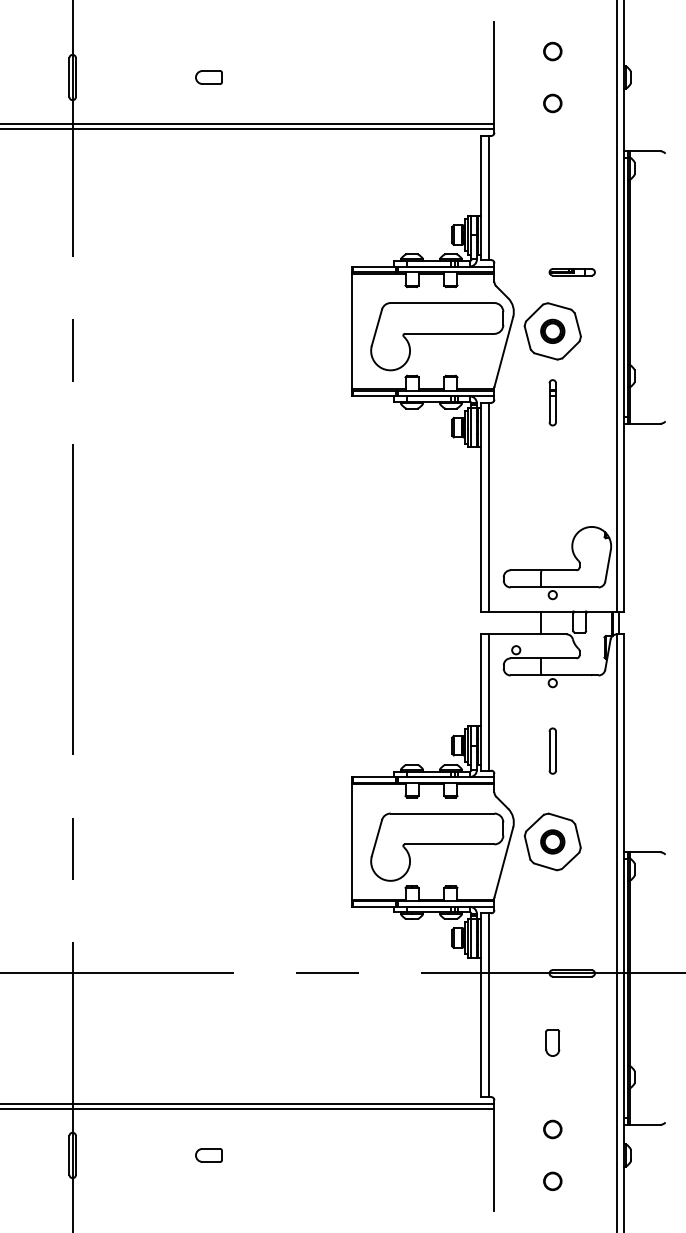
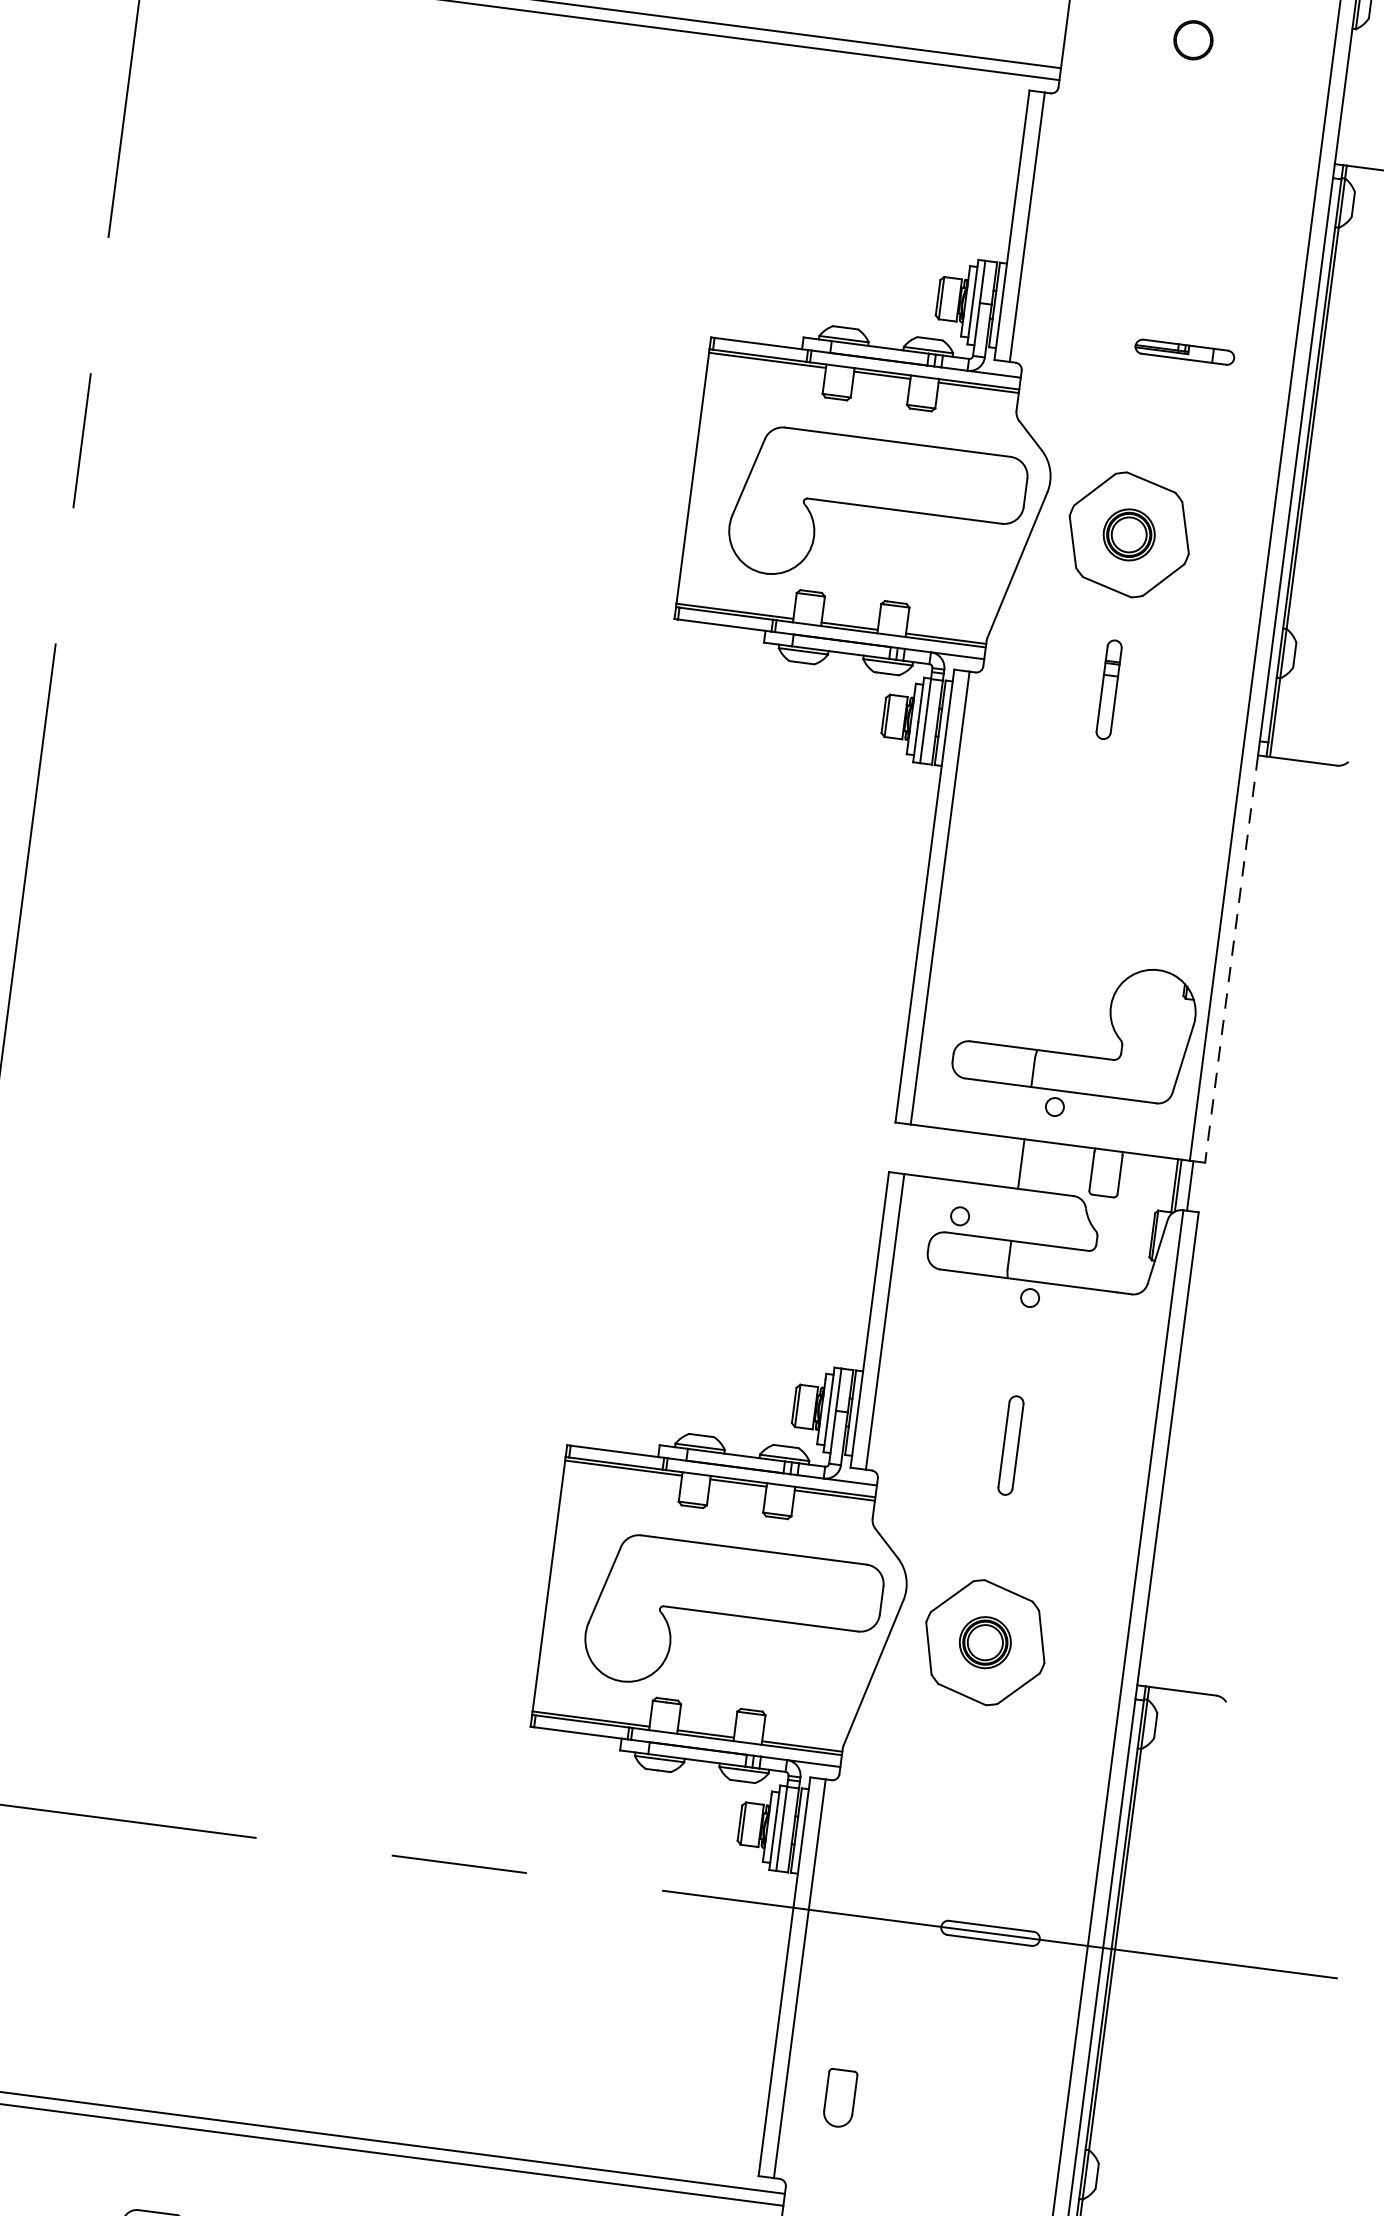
part: (571, 272) -> (1183, 352), moved
line: (624, 517) -> (1232, 958), solid -> dashed
part: (552, 1042) -> (839, 2097), moved

